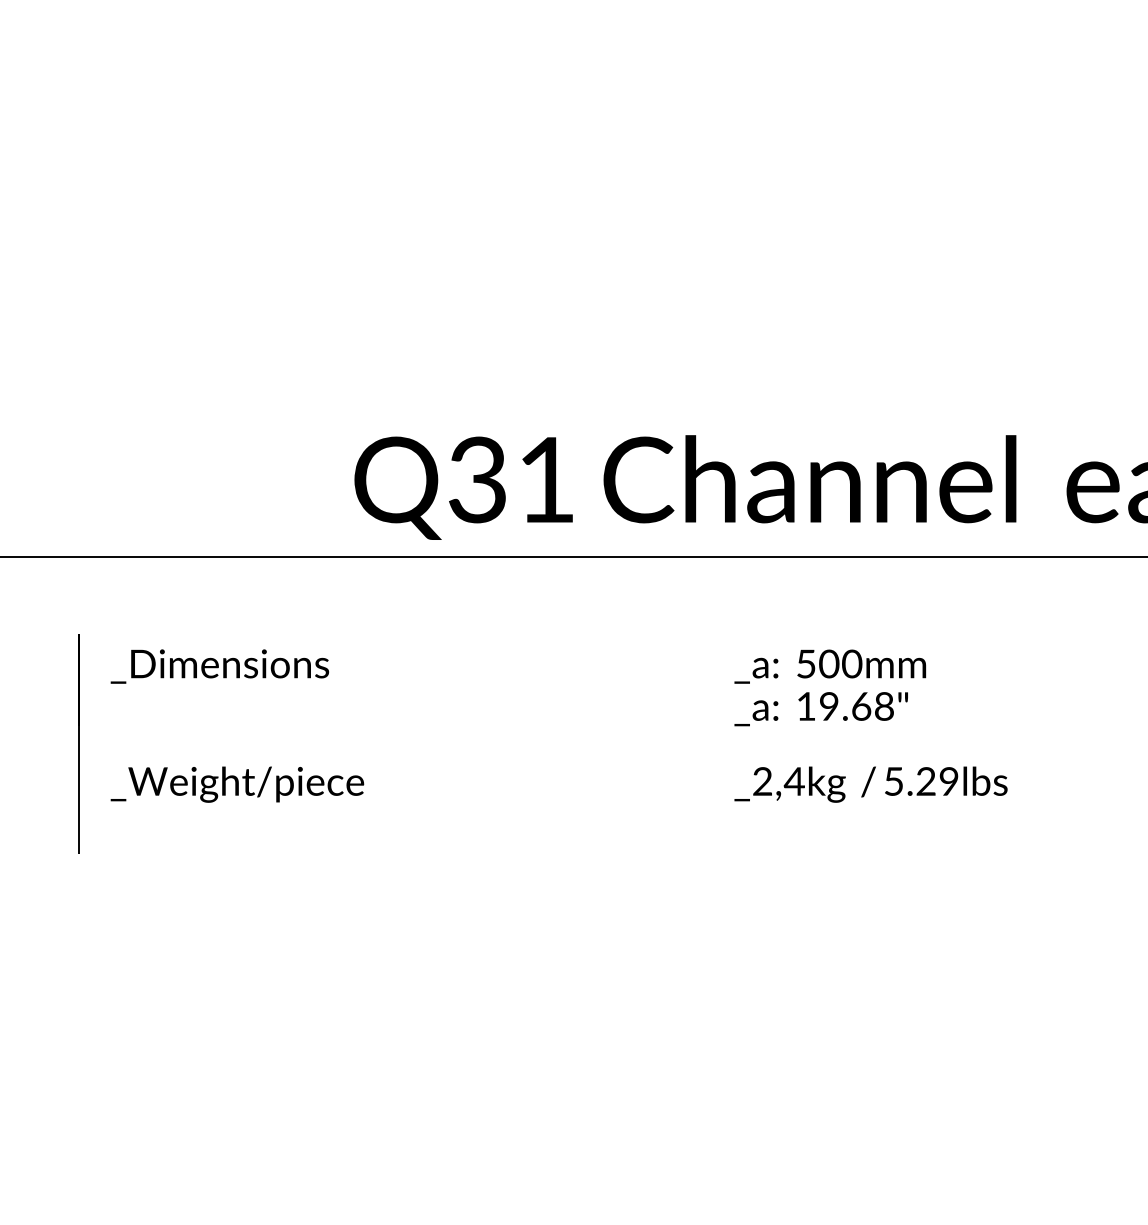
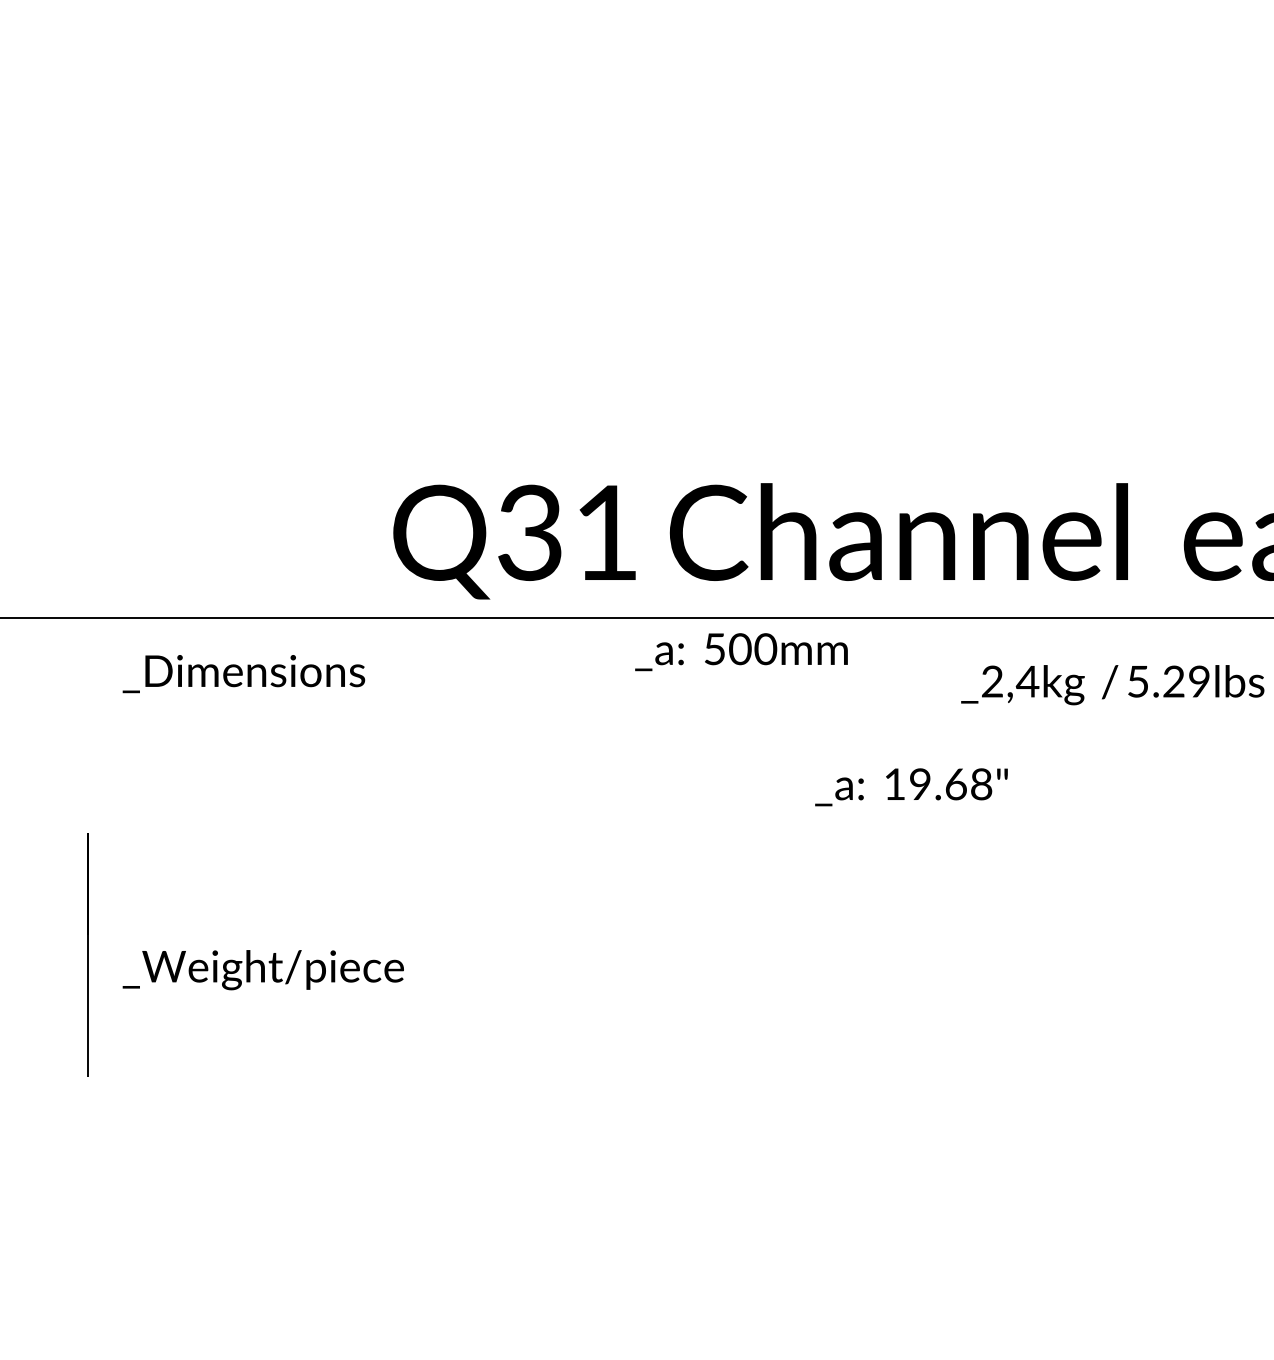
text: (219, 666) -> (243, 674), moved
text: (830, 666) -> (741, 652), moved
line: (79, 743) -> (87, 954), moved
text: (236, 785) -> (262, 970), moved
text: (870, 785) -> (1112, 685), moved

